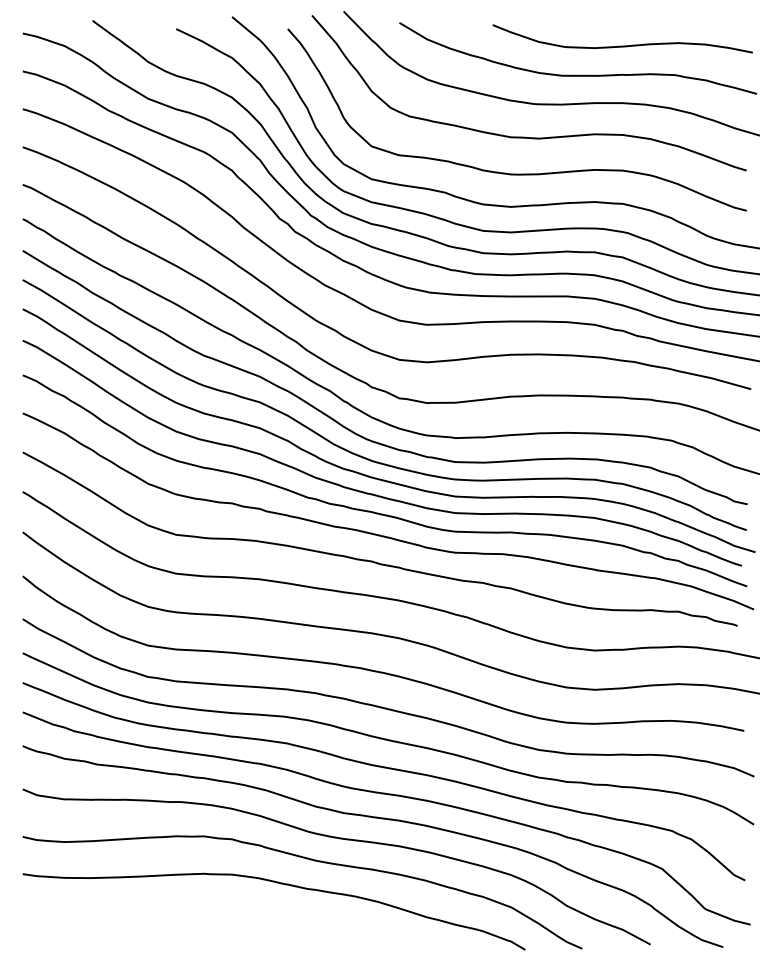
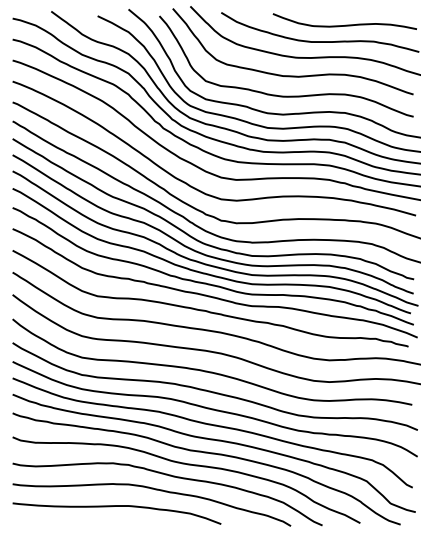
curve: (210, 914) -> (116, 506), added

